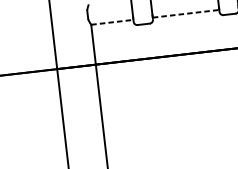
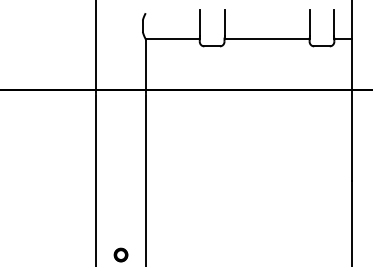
line: (186, 13) -> (267, 39), dashed -> solid
line: (112, 22) -> (173, 39), dashed -> solid

